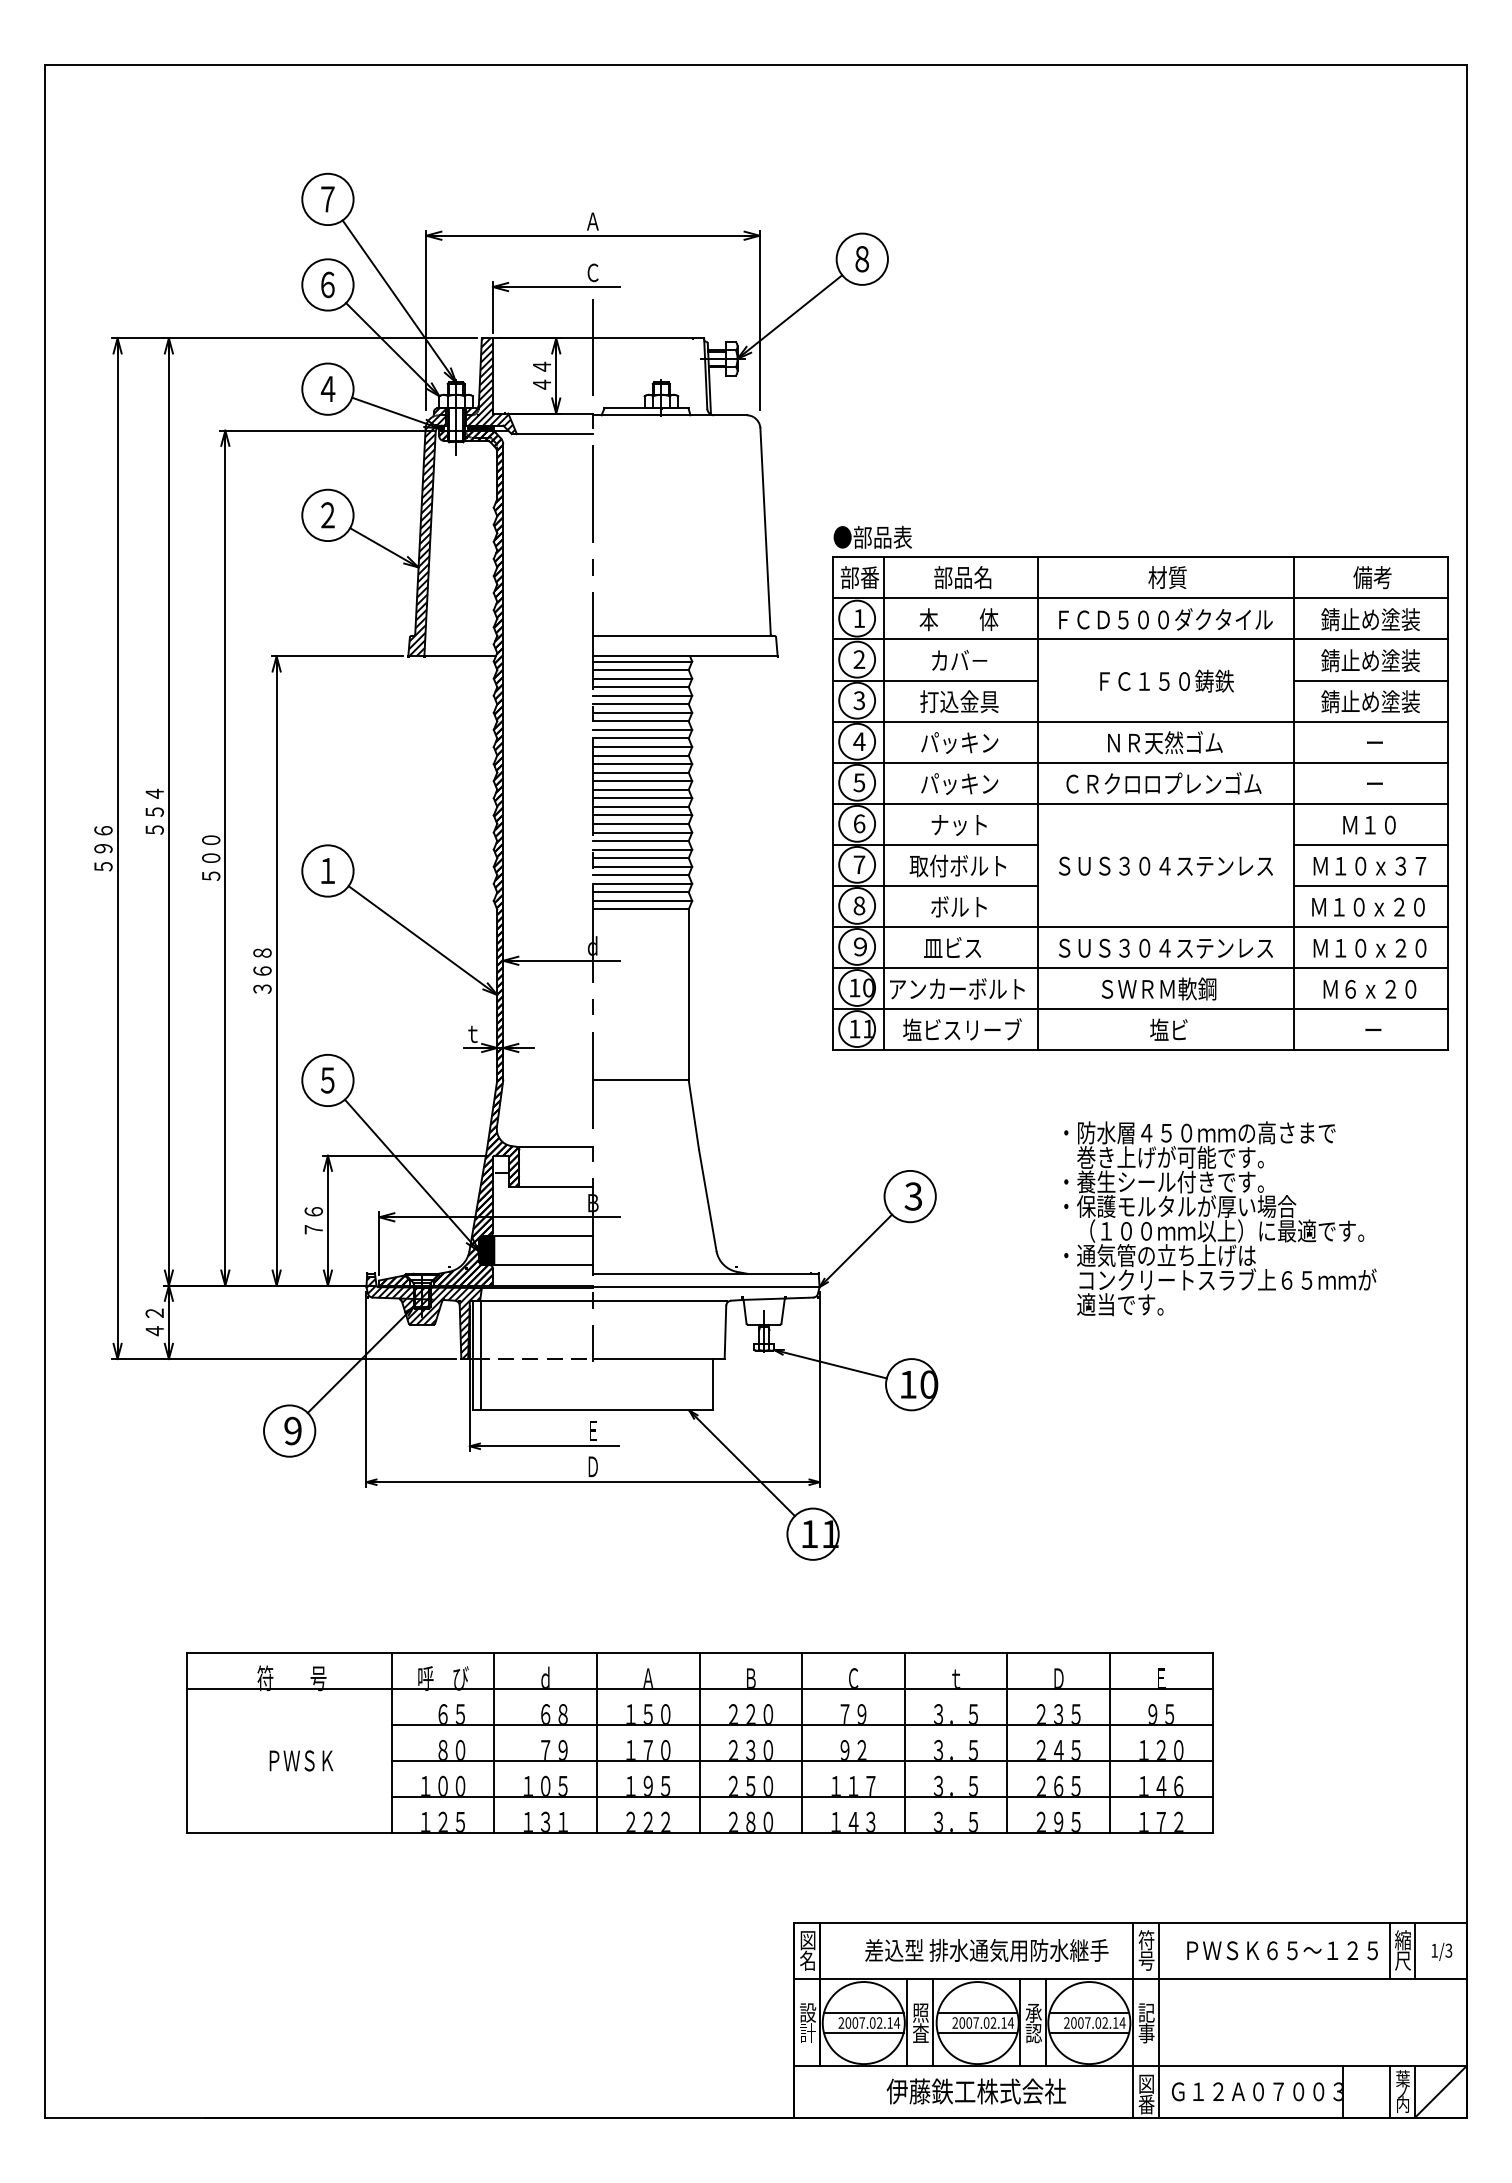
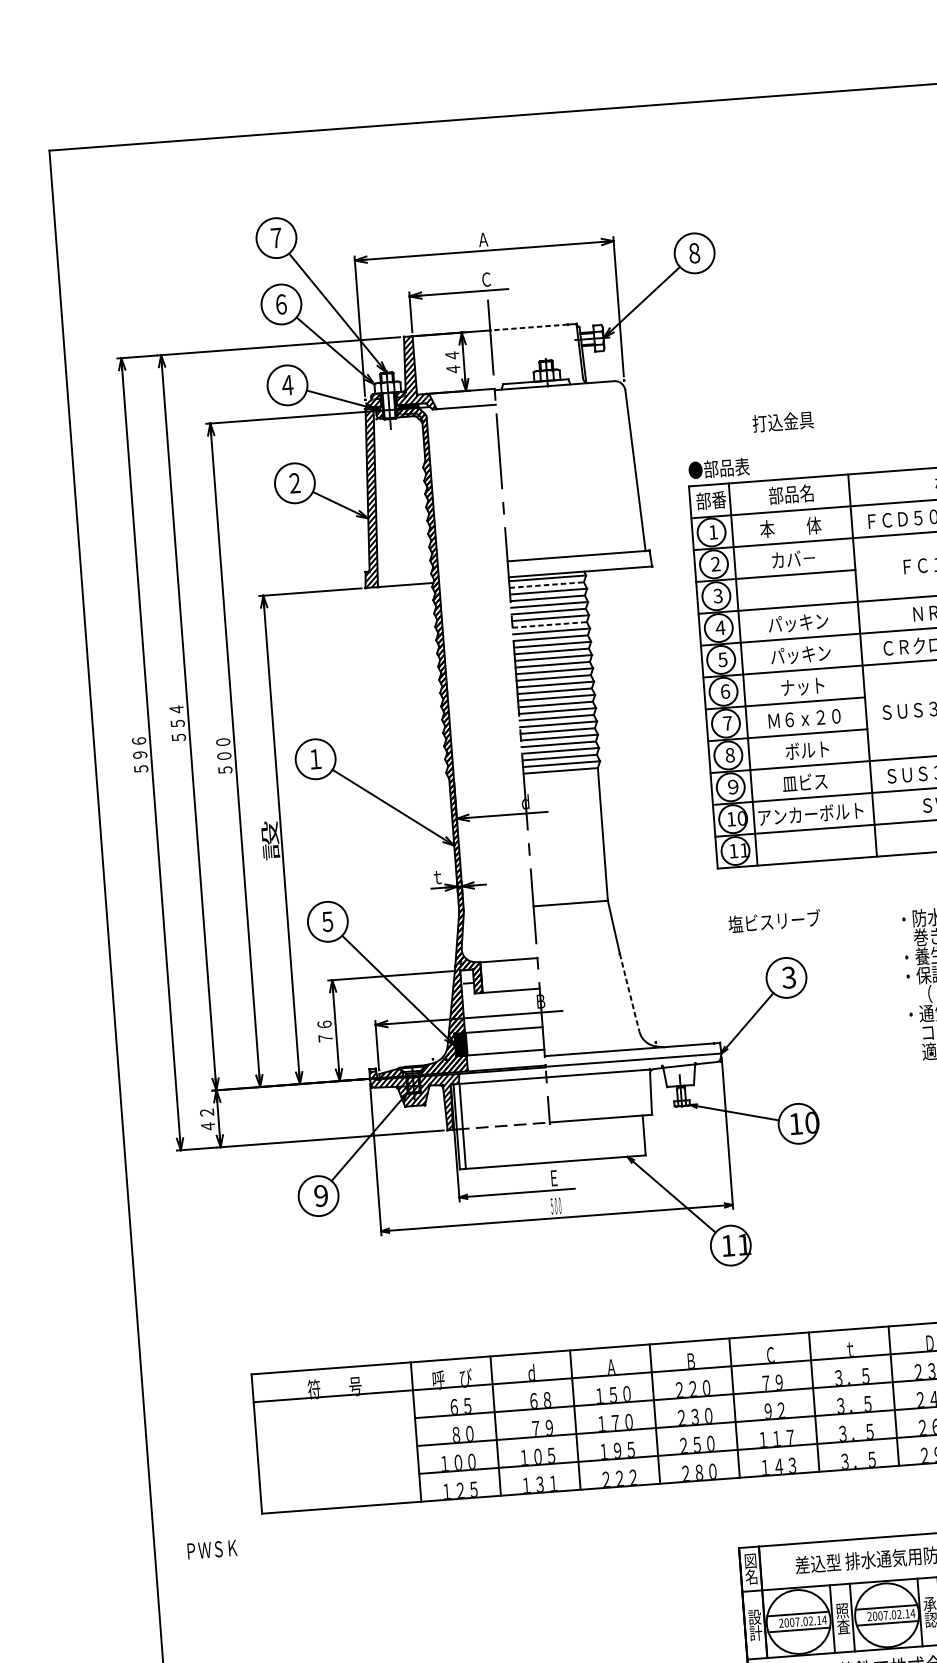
line: (642, 338) -> (528, 327), solid -> dashed
line: (640, 670) -> (546, 585), solid -> dashed
text: (959, 701) -> (783, 421), moved
line: (640, 721) -> (549, 625), solid -> dashed
text: (957, 865) -> (803, 718), 取付ボルト -> Ｍ６ｘ２０
text: (262, 970) -> (270, 840), ３６８ -> 設
text: (962, 1029) -> (774, 921), moved
line: (707, 1200) -> (629, 992), solid -> dashed
text: (592, 1466) -> (555, 1205), Ｄ -> ５００
text: (301, 1760) -> (212, 1549), moved

